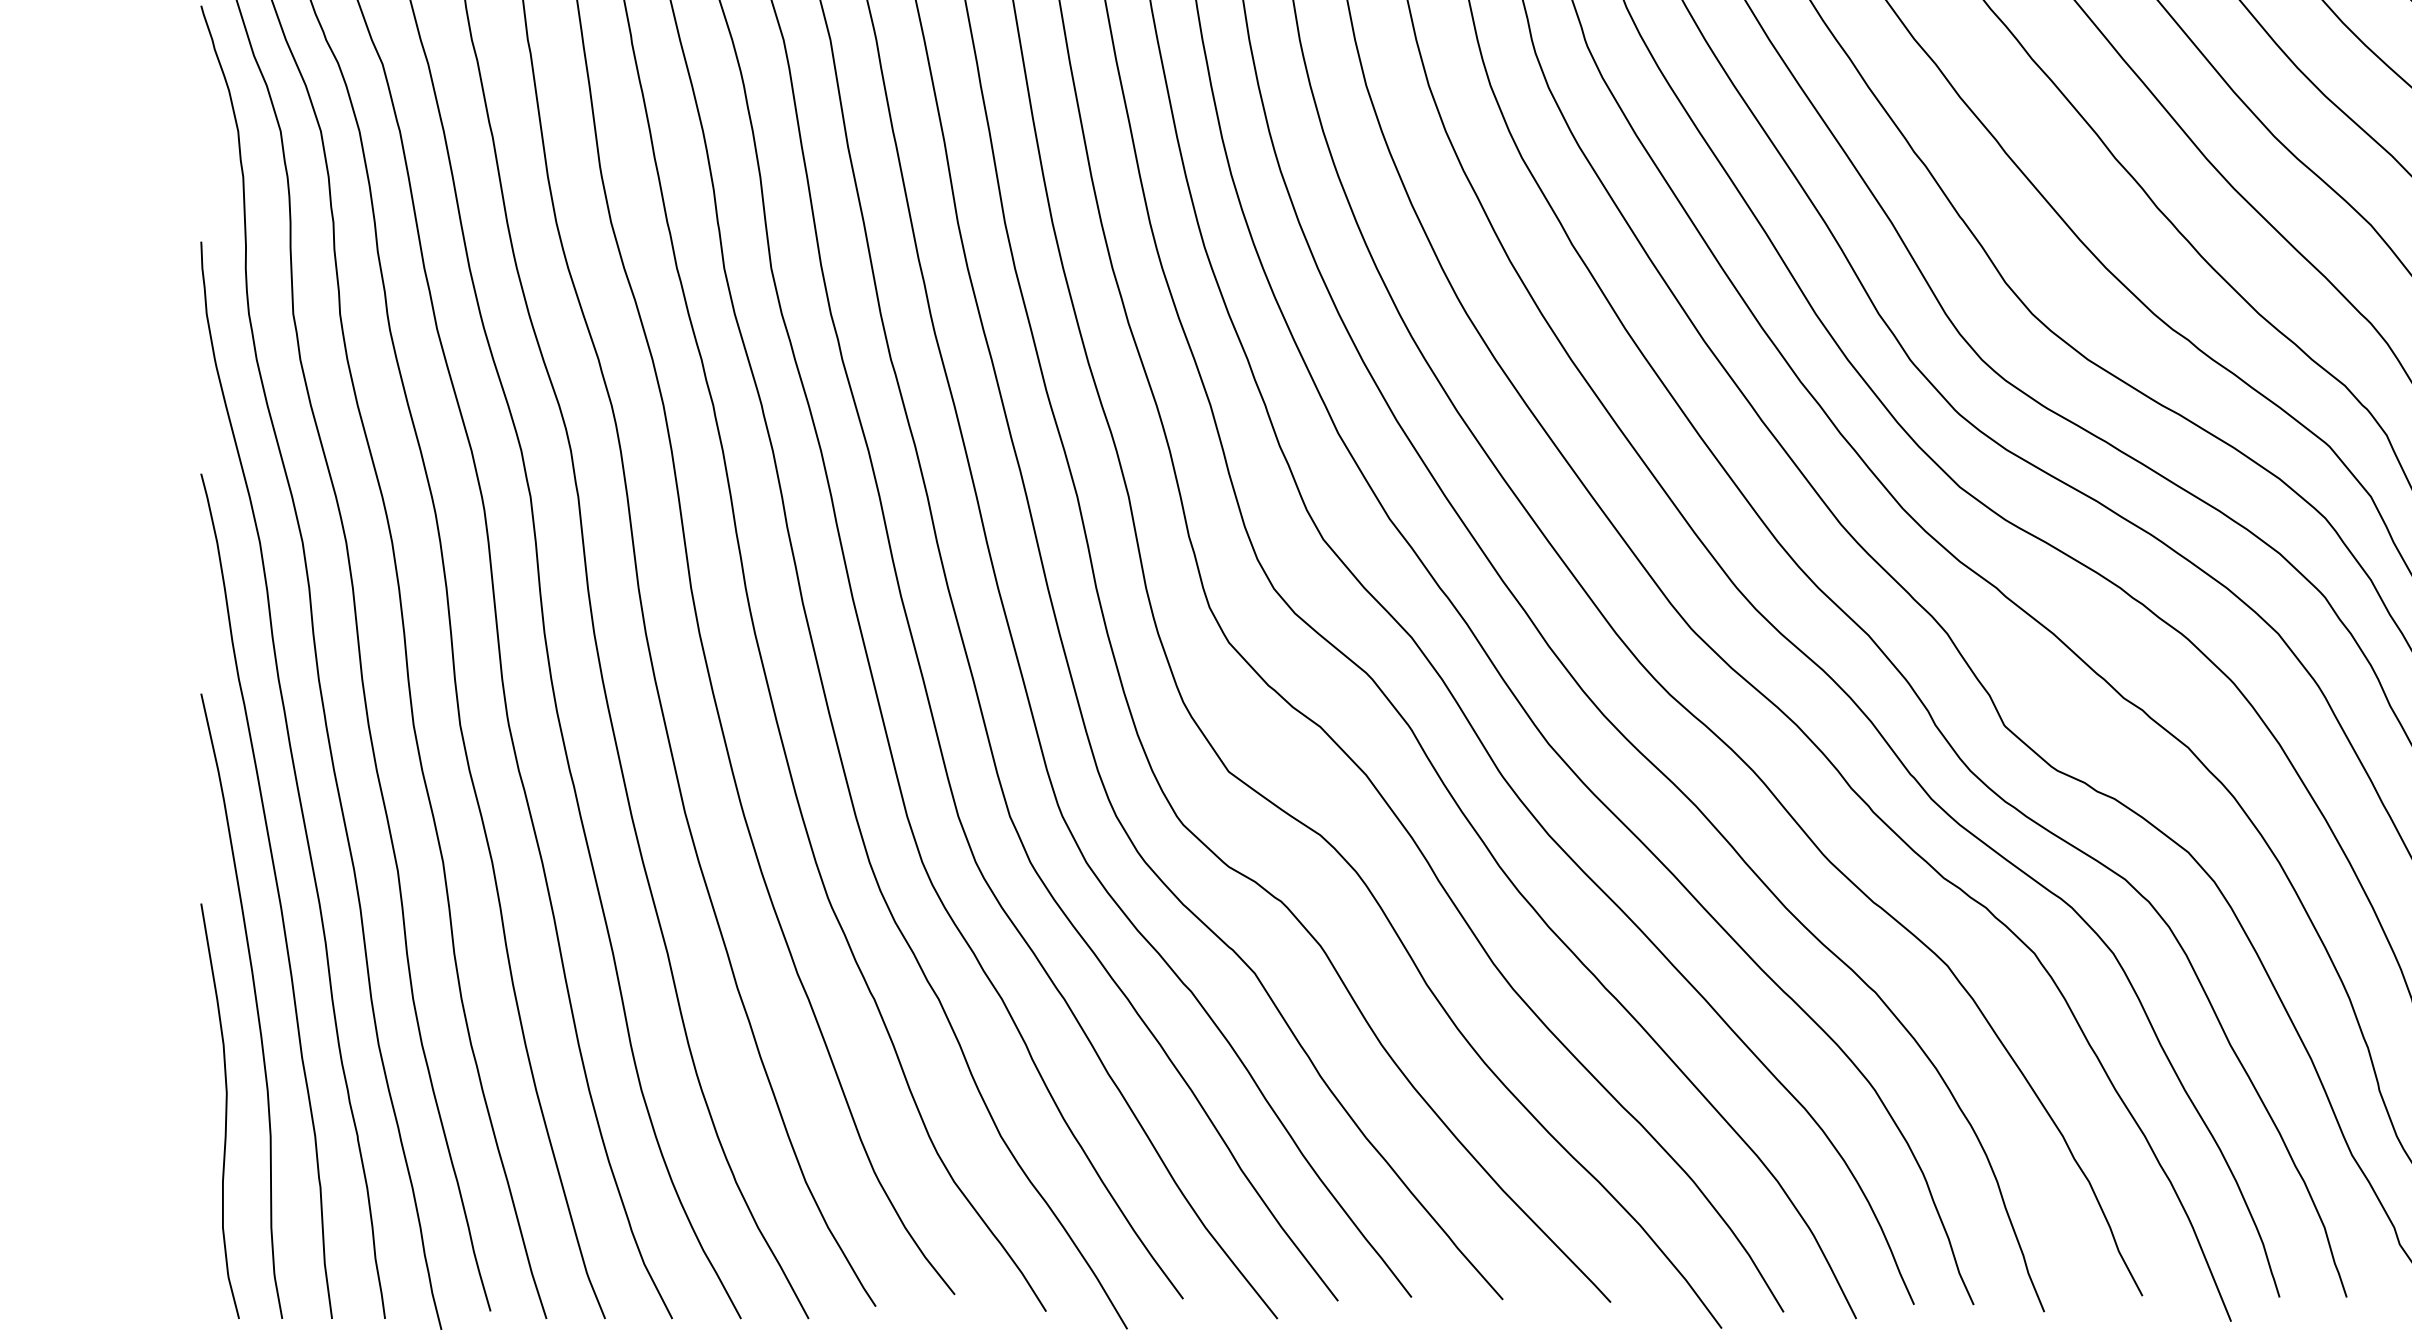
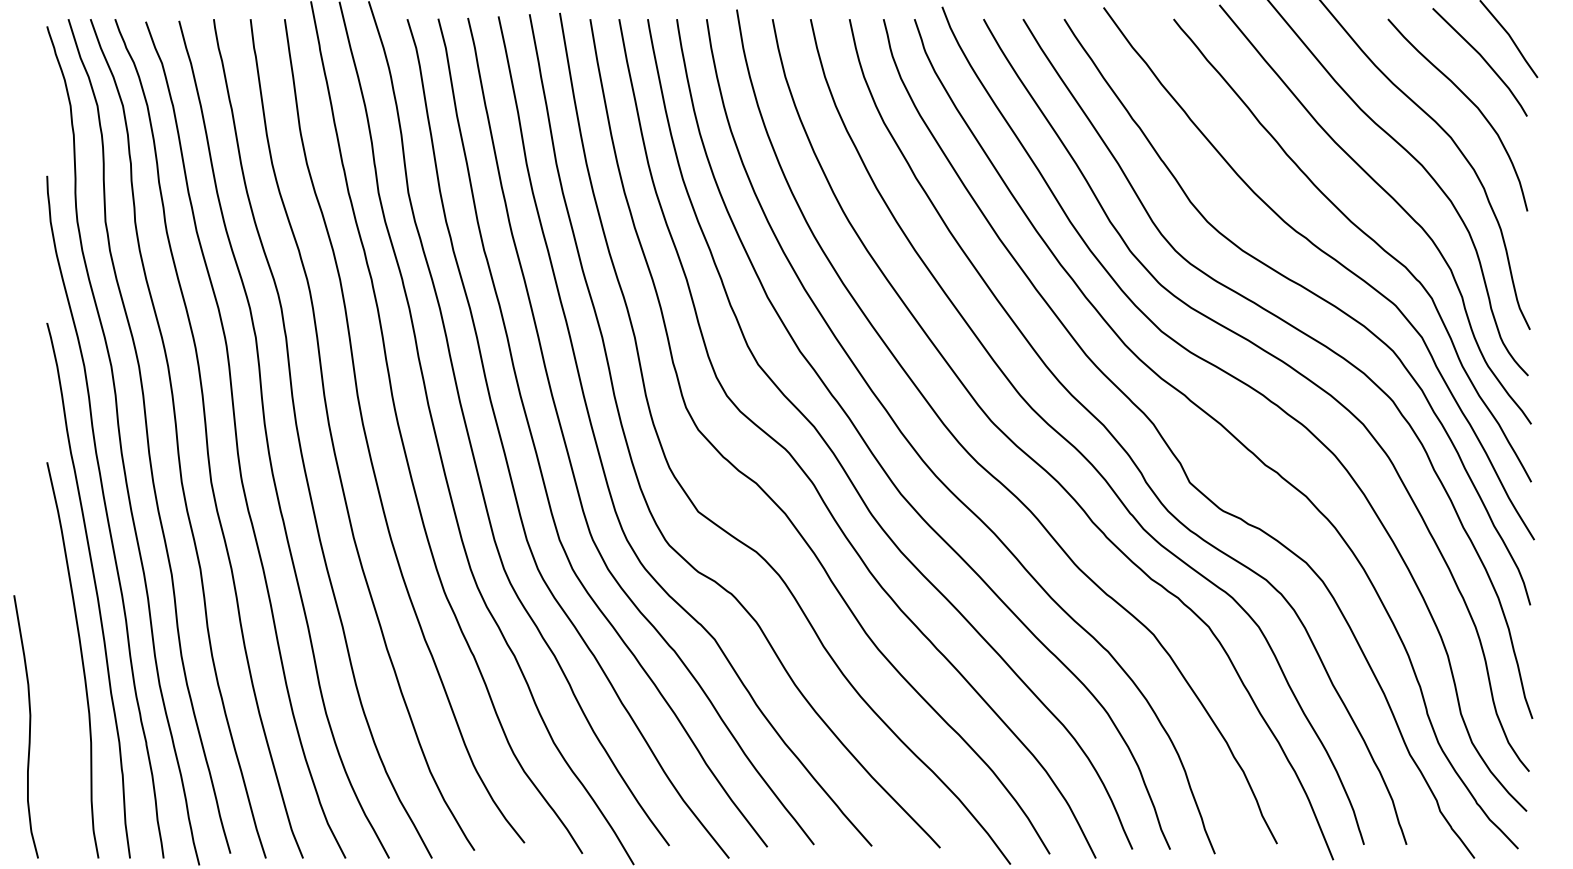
curve: (225, 1110) -> (29, 726), moved

